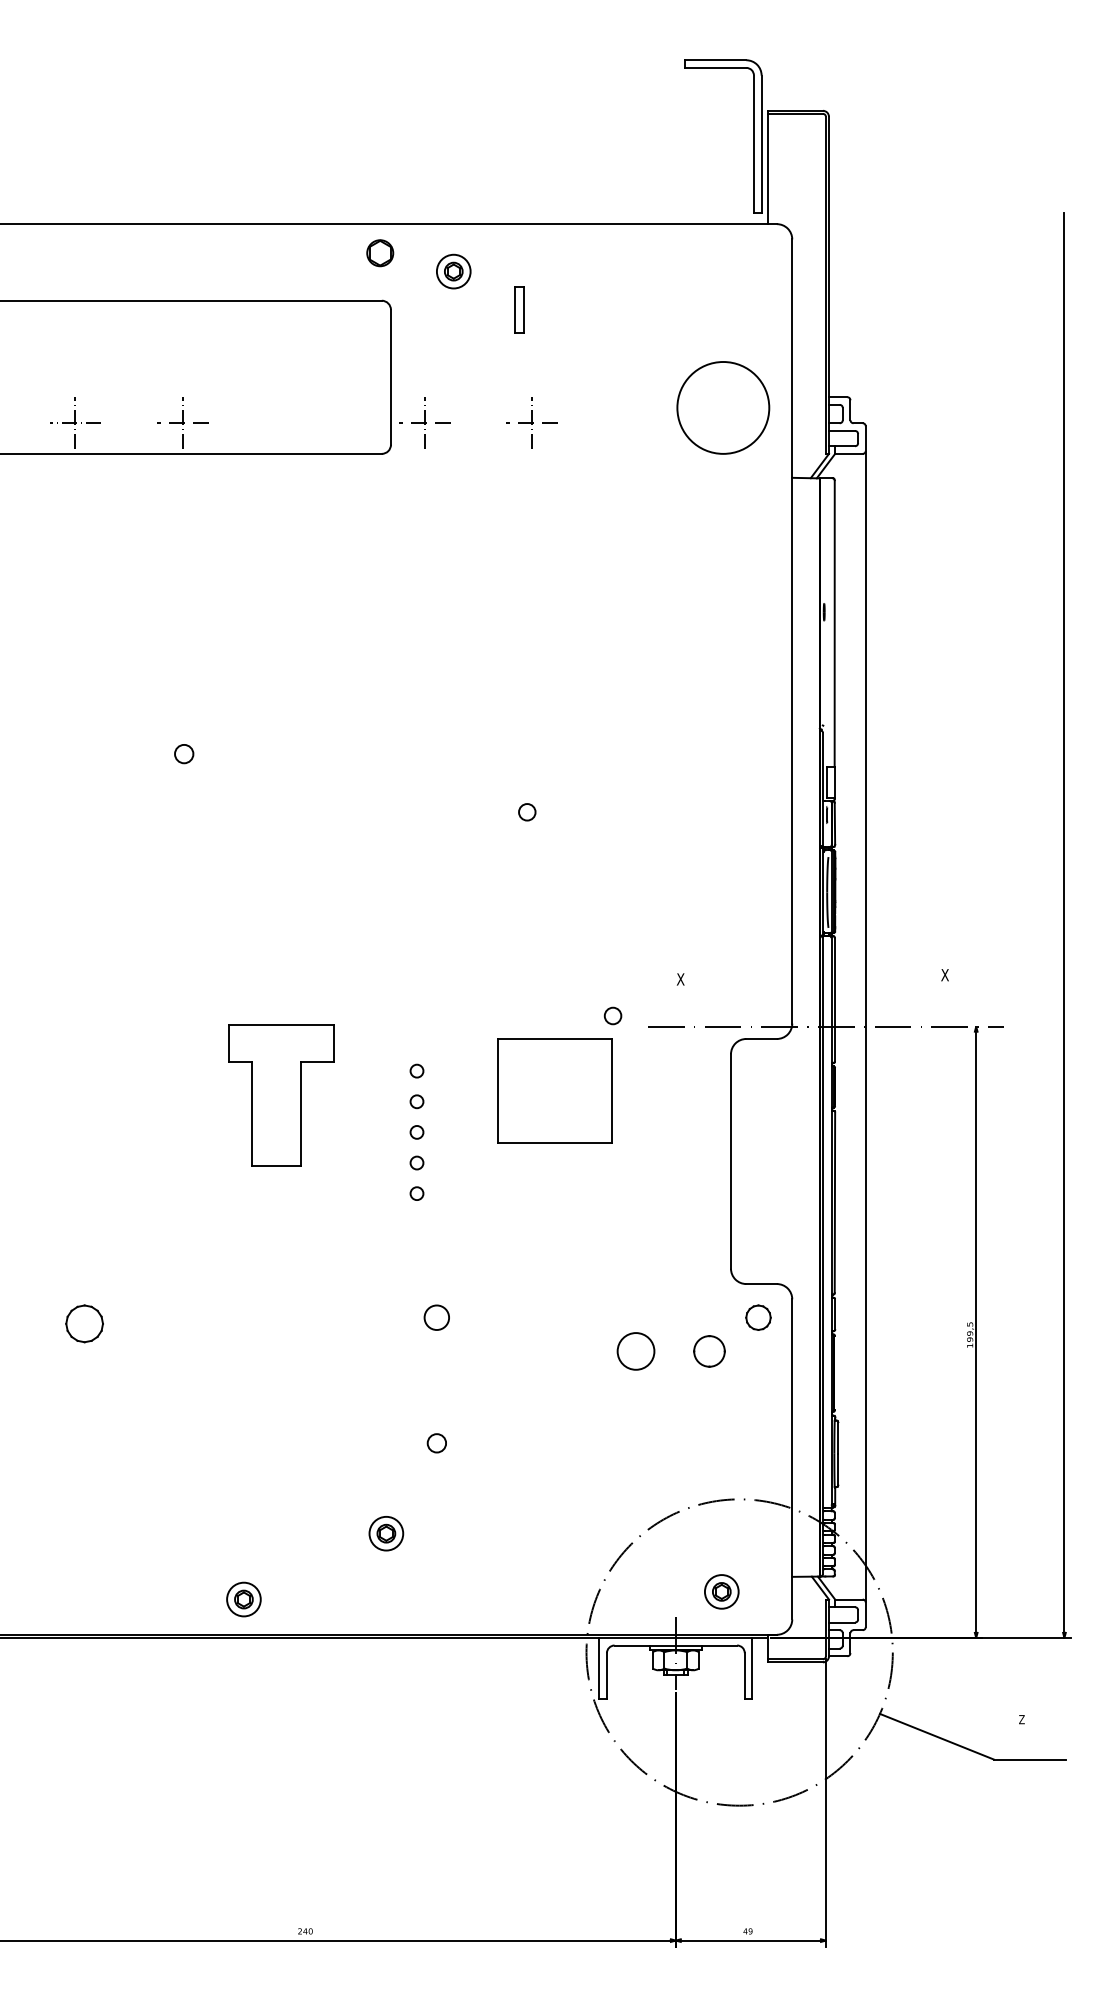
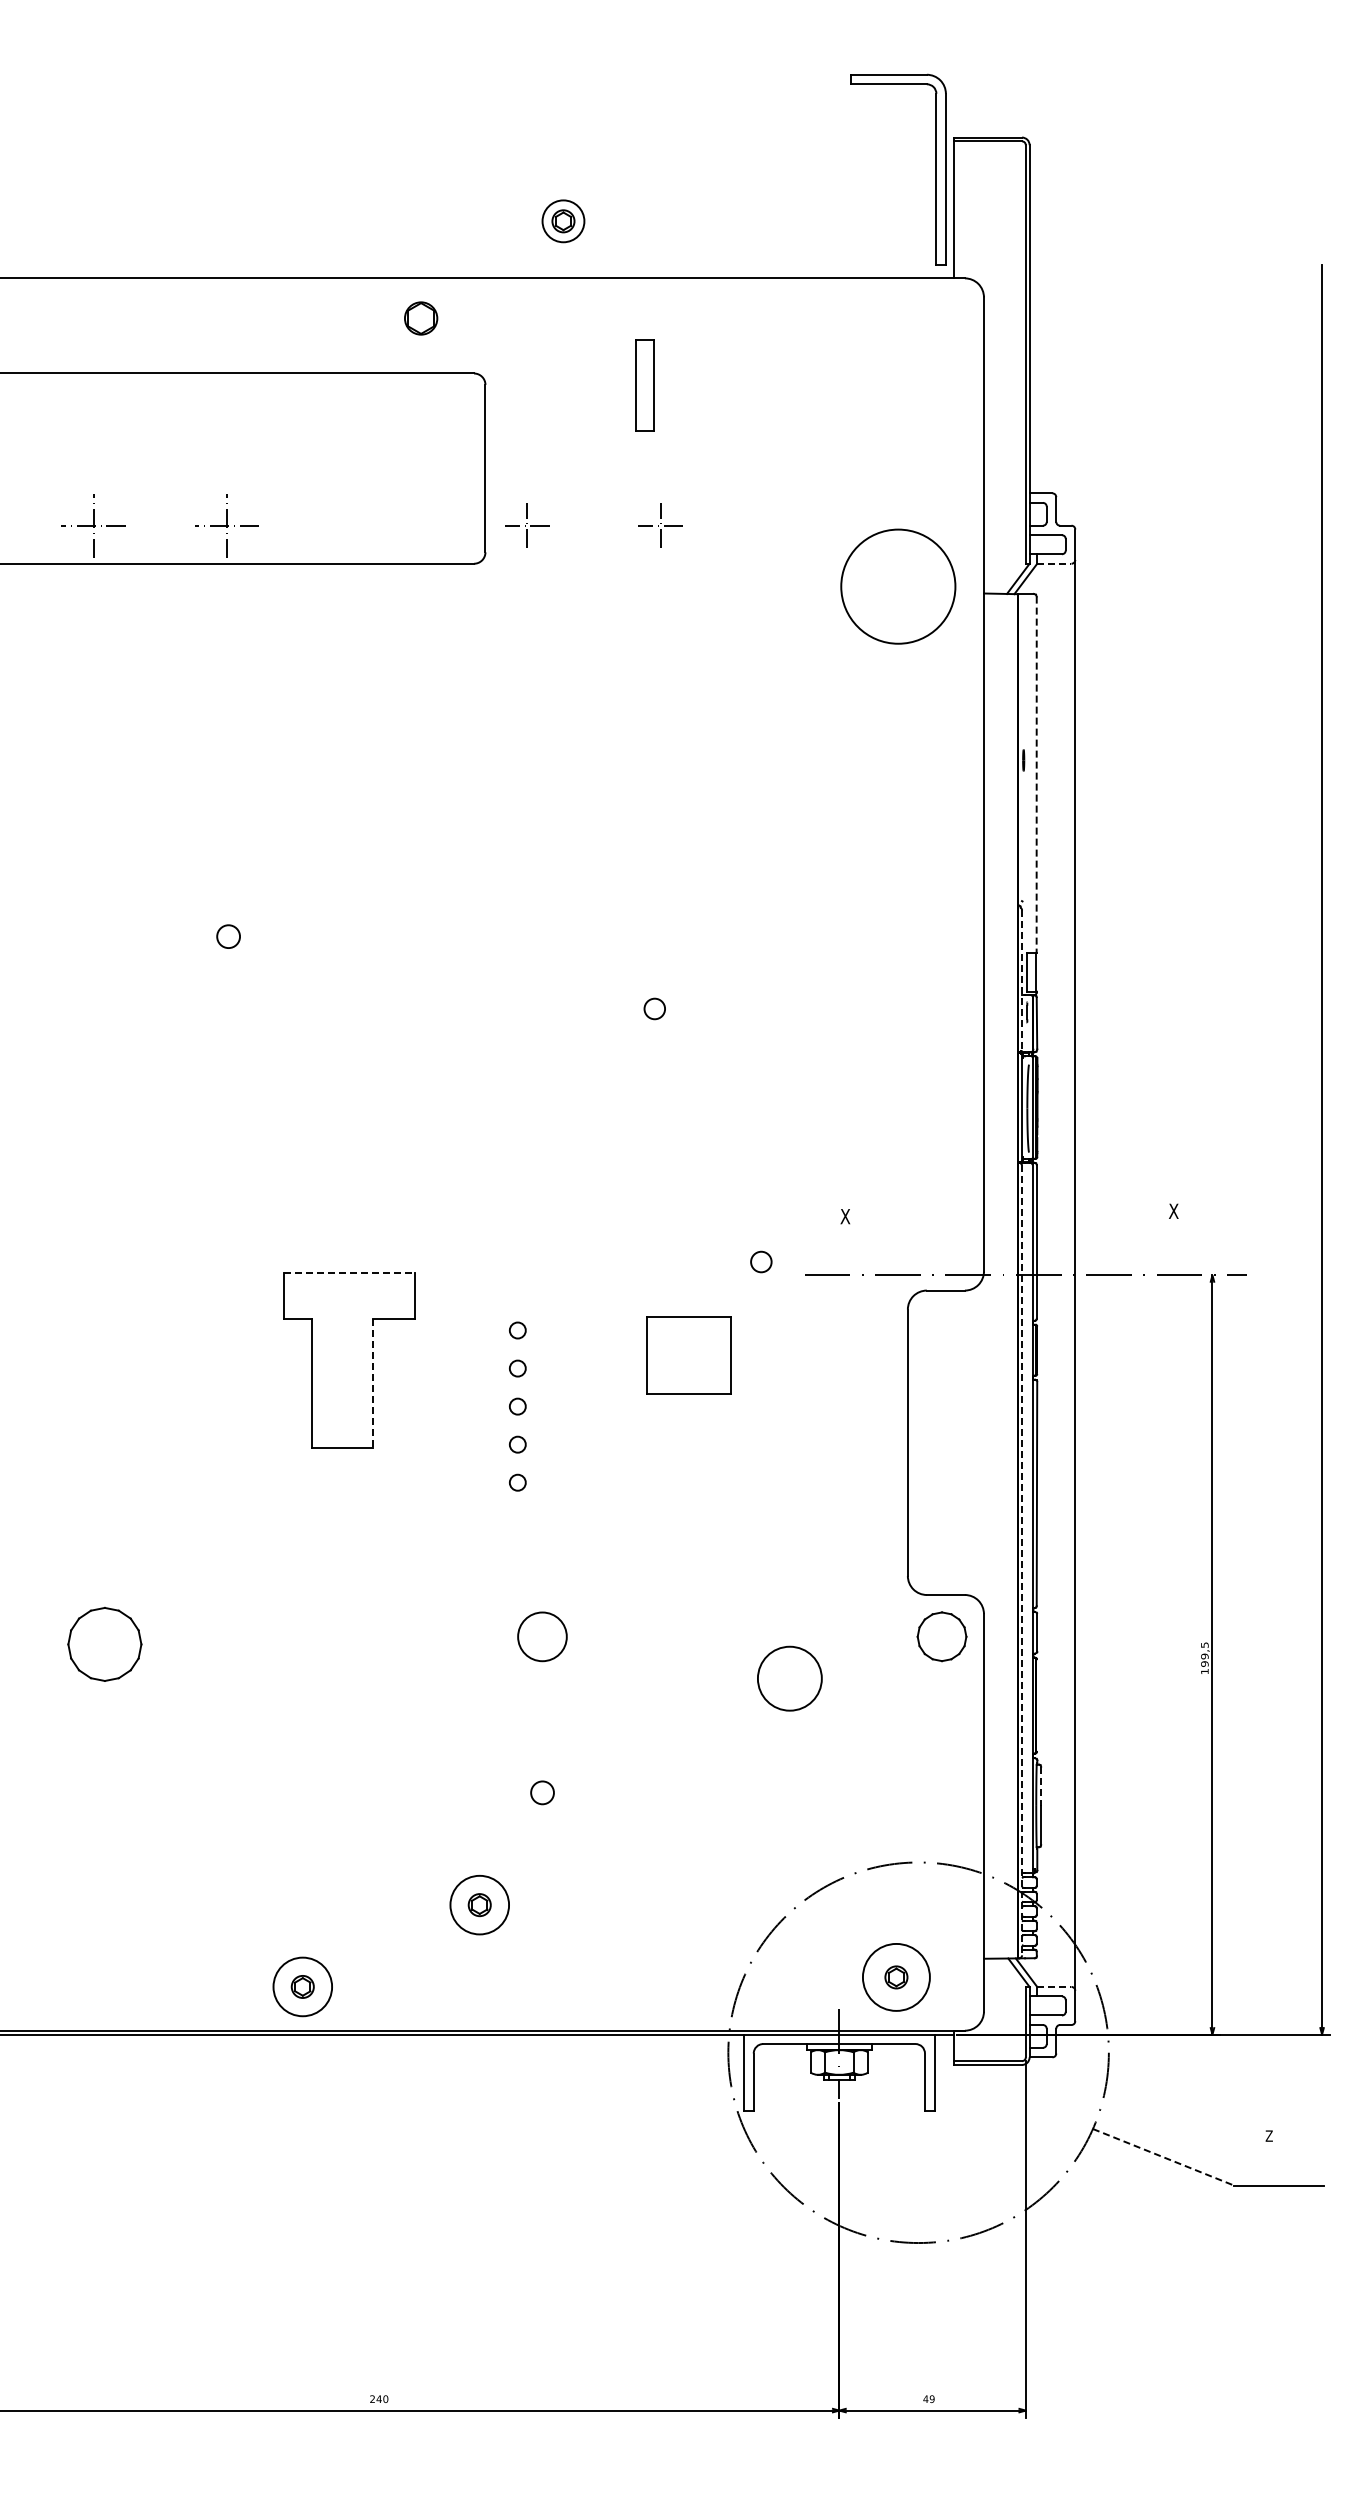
part: (380, 253) -> (421, 318), moved
part: (453, 271) -> (563, 221), moved
part: (519, 309) -> (645, 384), size x1.6
circle: (723, 407) -> (898, 586), moved
part: (424, 423) -> (526, 525), size x0.7
part: (531, 423) -> (660, 525), size x0.7
line: (849, 453) -> (1054, 563), solid -> dashed
line: (834, 624) -> (1036, 775), solid -> dashed
line: (823, 789) -> (1022, 980), solid -> dashed
line: (281, 1025) -> (349, 1273), solid -> dashed
part: (554, 1091) -> (688, 1355), size x0.6
line: (300, 1113) -> (373, 1383), solid -> dashed
line: (823, 1256) -> (1022, 1560), solid -> dashed
circle: (436, 1317) -> (542, 1636), size x1.6
part: (758, 1317) -> (941, 1636), size x1.6
part: (84, 1323) -> (104, 1644), size x1.6
circle: (635, 1351) -> (789, 1678), size x1.4
circle: (709, 1351) -> (881, 1678), removed
line: (838, 1438) -> (1041, 1786), solid -> dashed
circle: (386, 1533) -> (479, 1905), size x1.4
circle: (721, 1591) -> (896, 1977), size x1.6
circle: (243, 1599) -> (302, 1986), size x1.4
line: (849, 1599) -> (1054, 1986), solid -> dashed
line: (937, 1736) -> (1164, 2157), solid -> dashed

